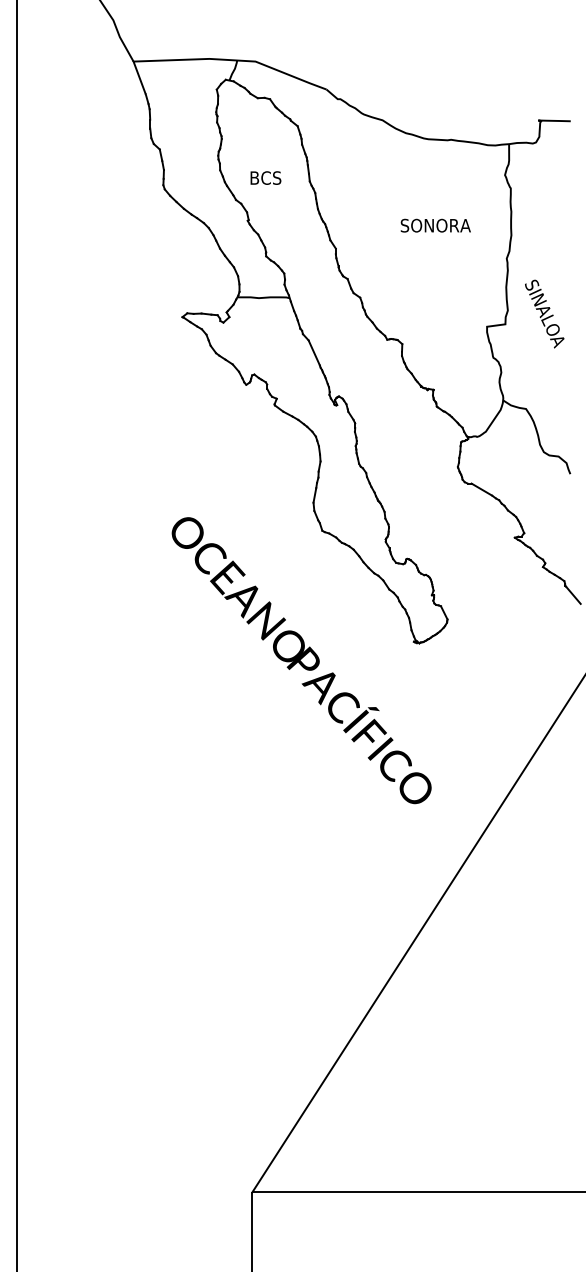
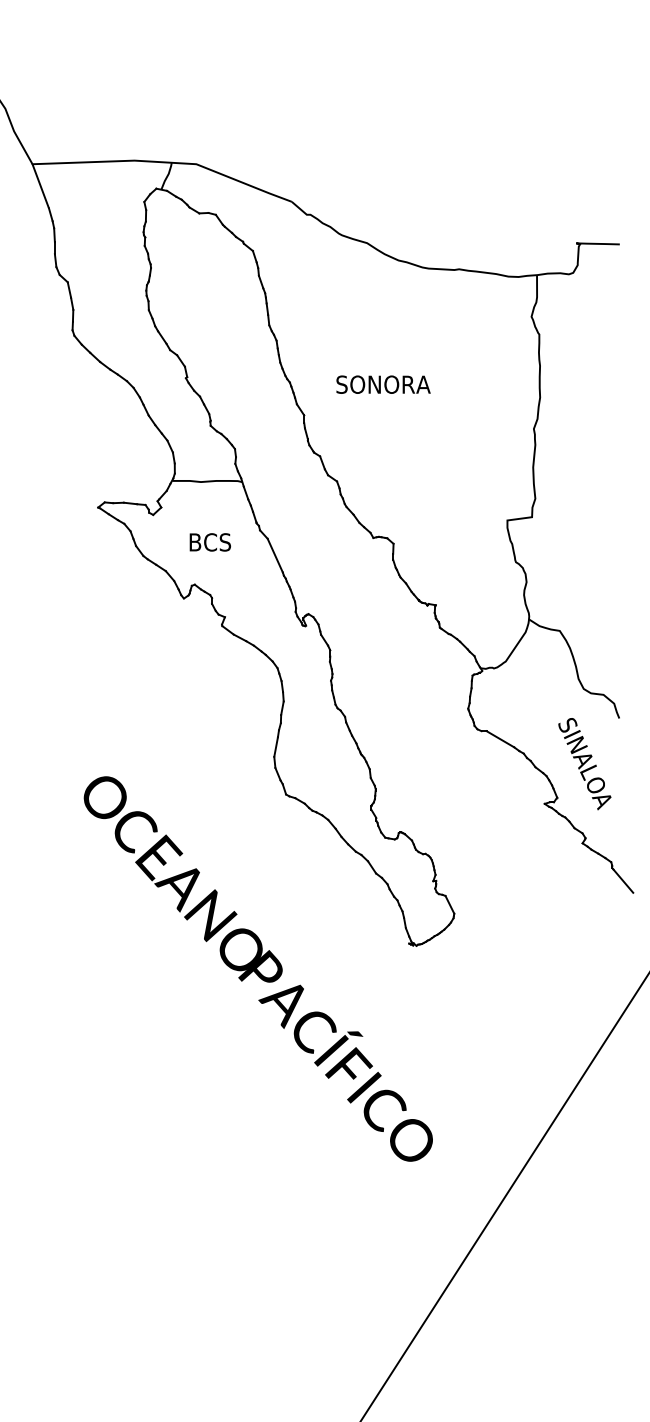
text: (265, 177) -> (209, 541), moved
text: (435, 225) -> (383, 384), moved
text: (544, 313) -> (584, 763), moved

